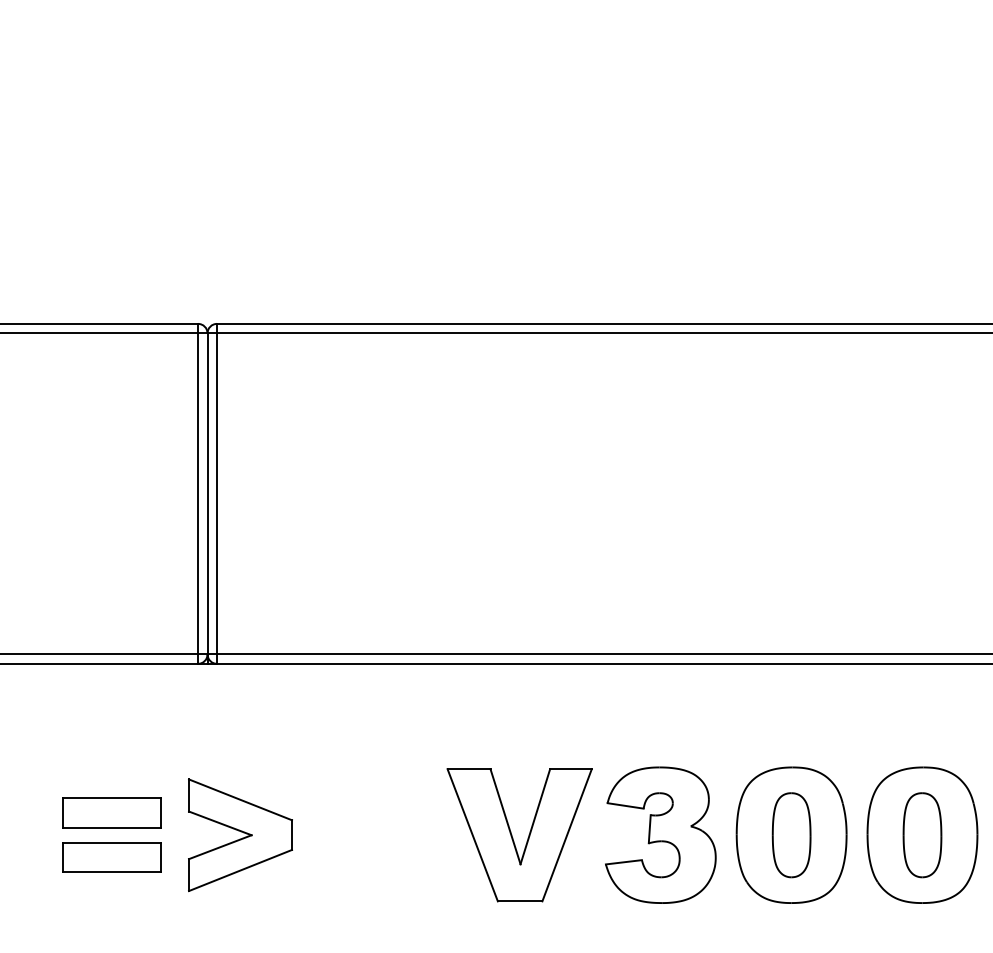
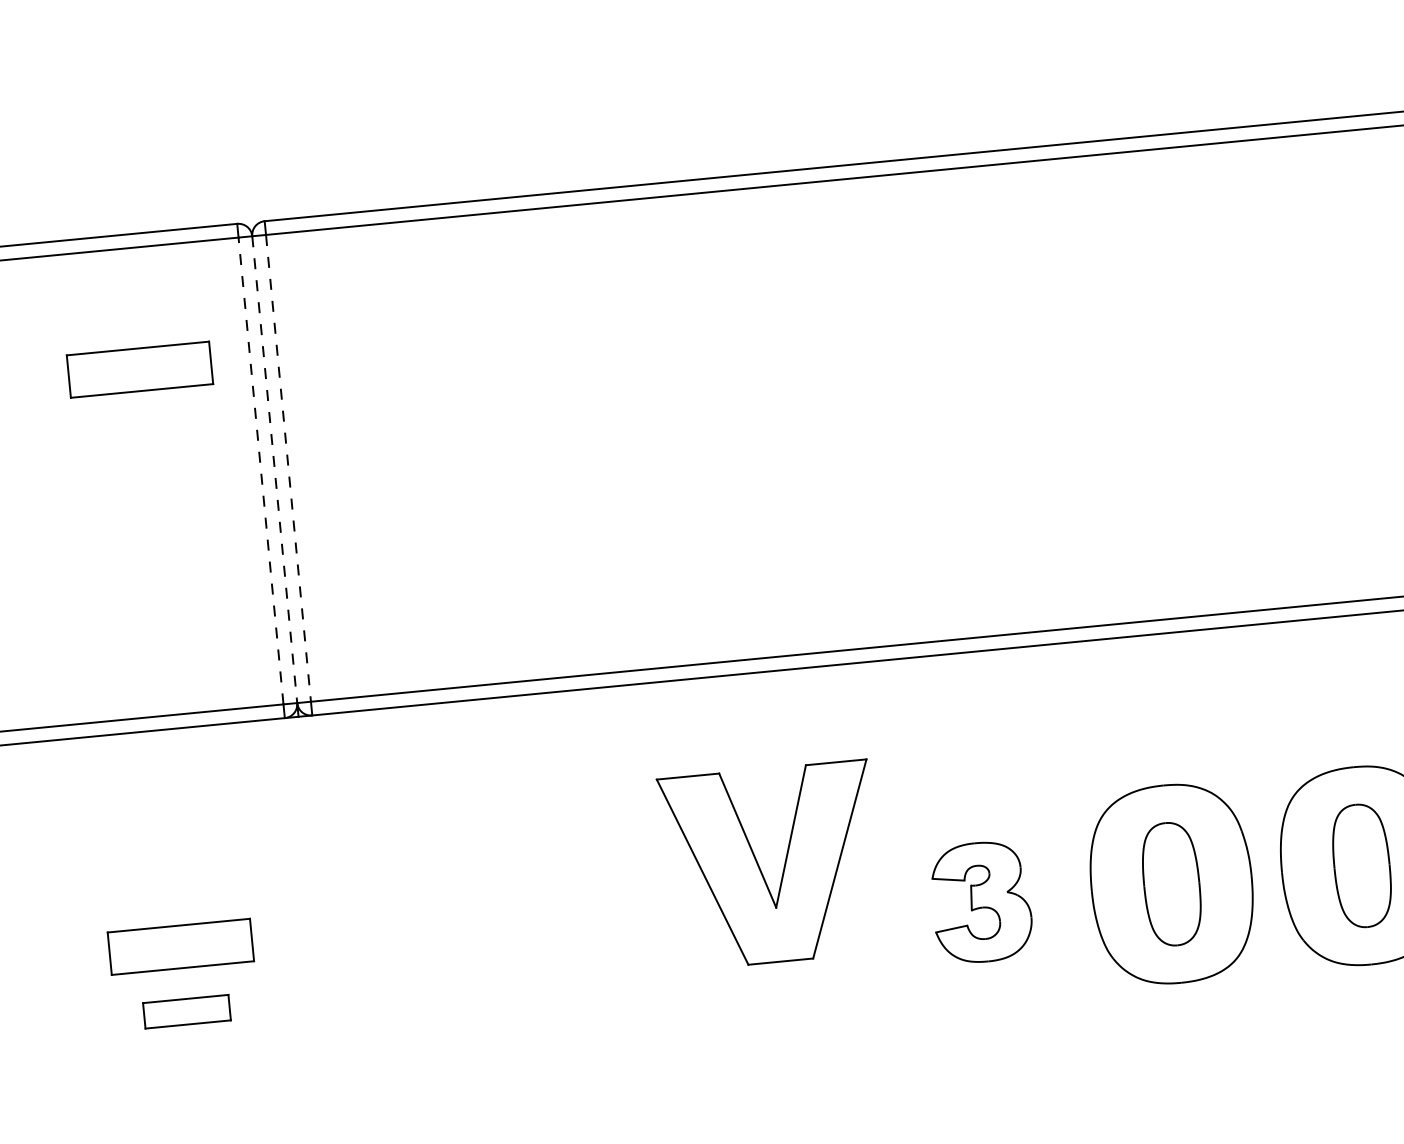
part: (121, 416) -> (138, 369), added
line: (198, 493) -> (261, 470), solid -> dashed
line: (207, 493) -> (274, 469), solid -> dashed
line: (217, 493) -> (289, 467), solid -> dashed
part: (660, 834) -> (980, 901), size x0.6
part: (240, 835) -> (370, 961), removed
part: (513, 838) -> (762, 871), moved
part: (111, 857) -> (186, 1011), size x0.6

